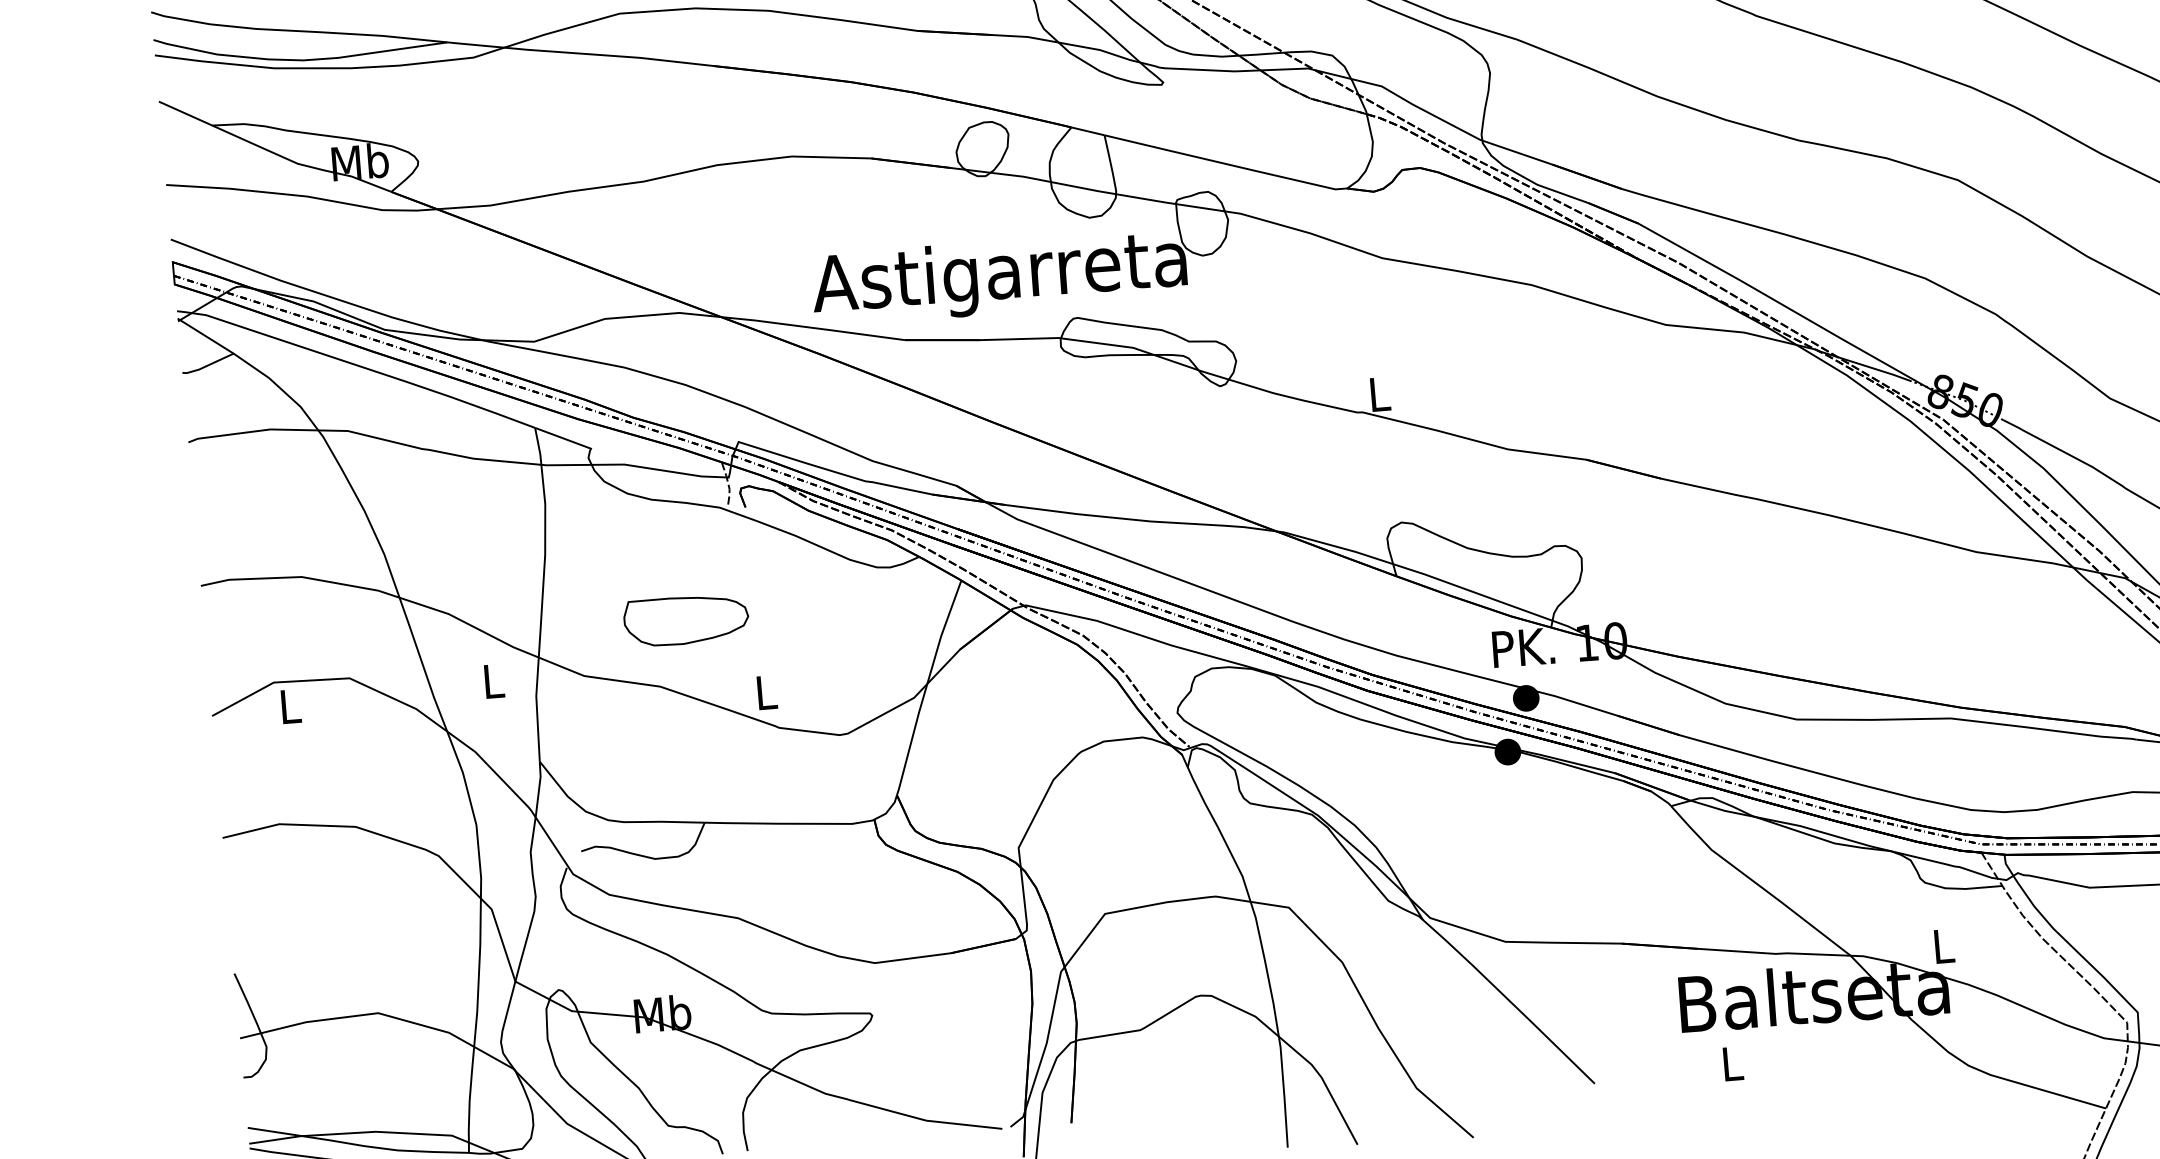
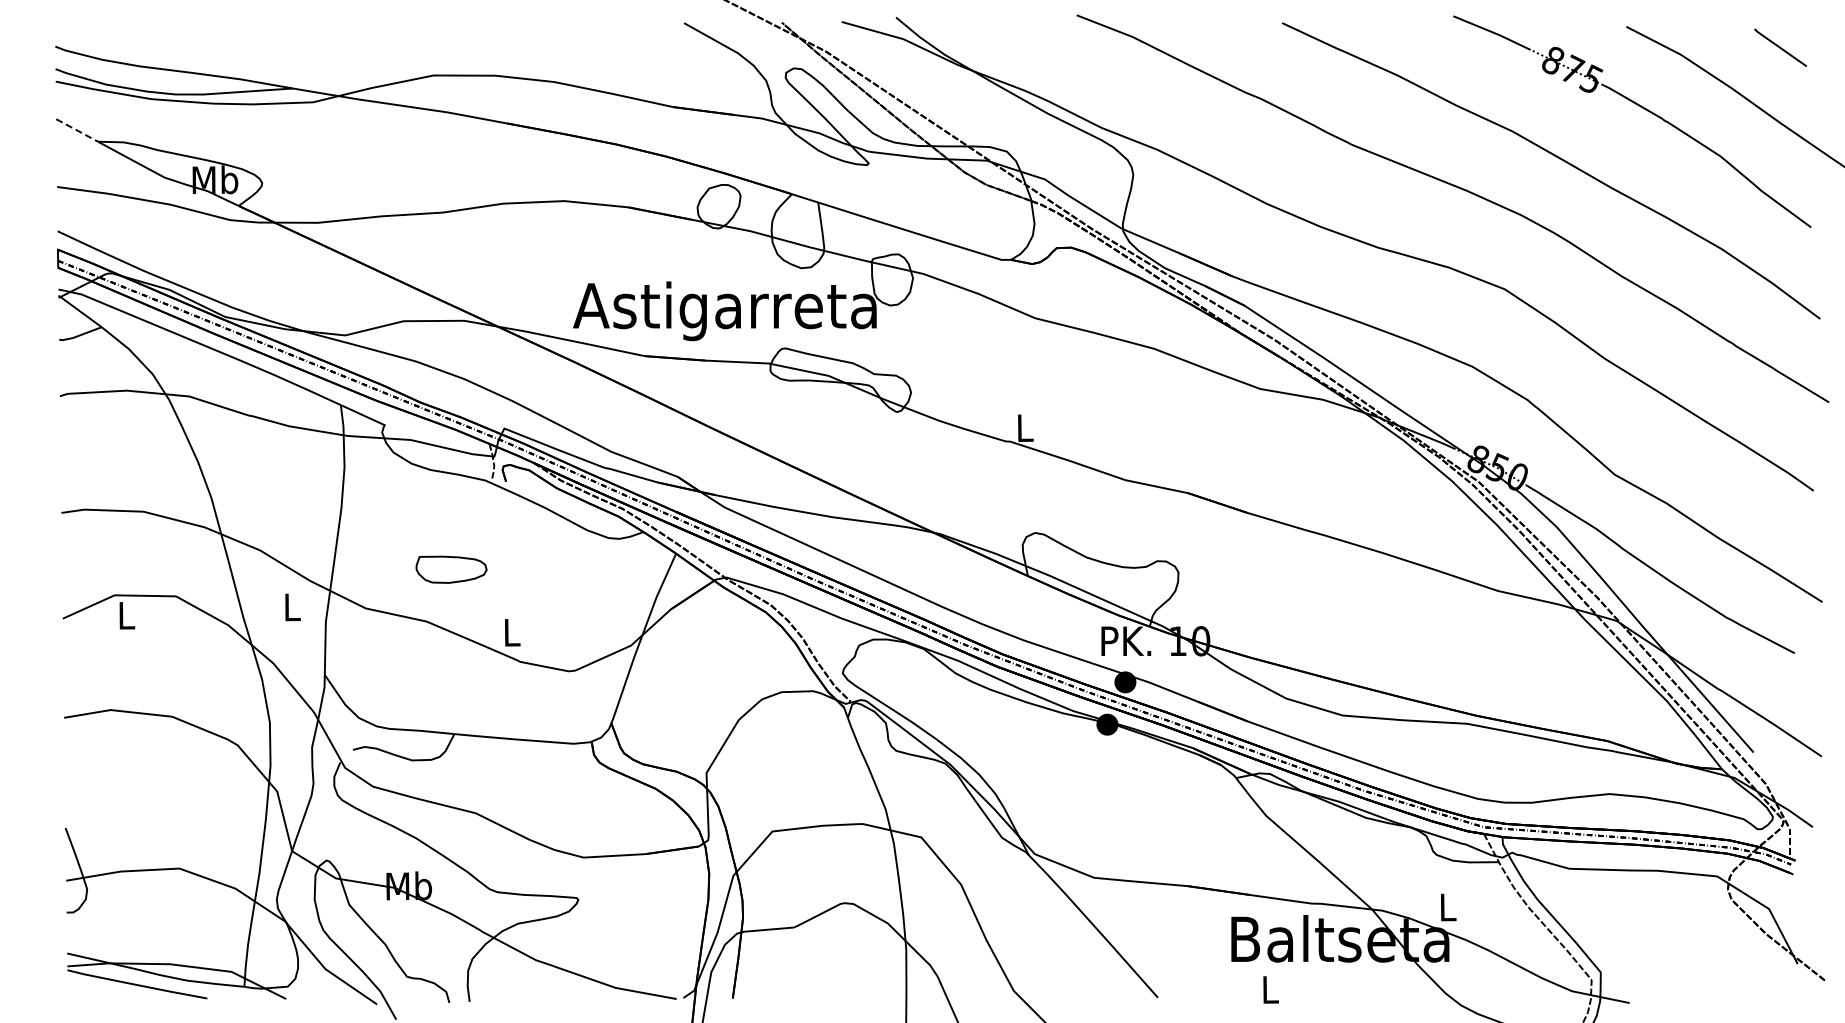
line: (184, 113) -> (76, 130), solid -> dashed
part: (686, 620) -> (451, 569), size x0.7

